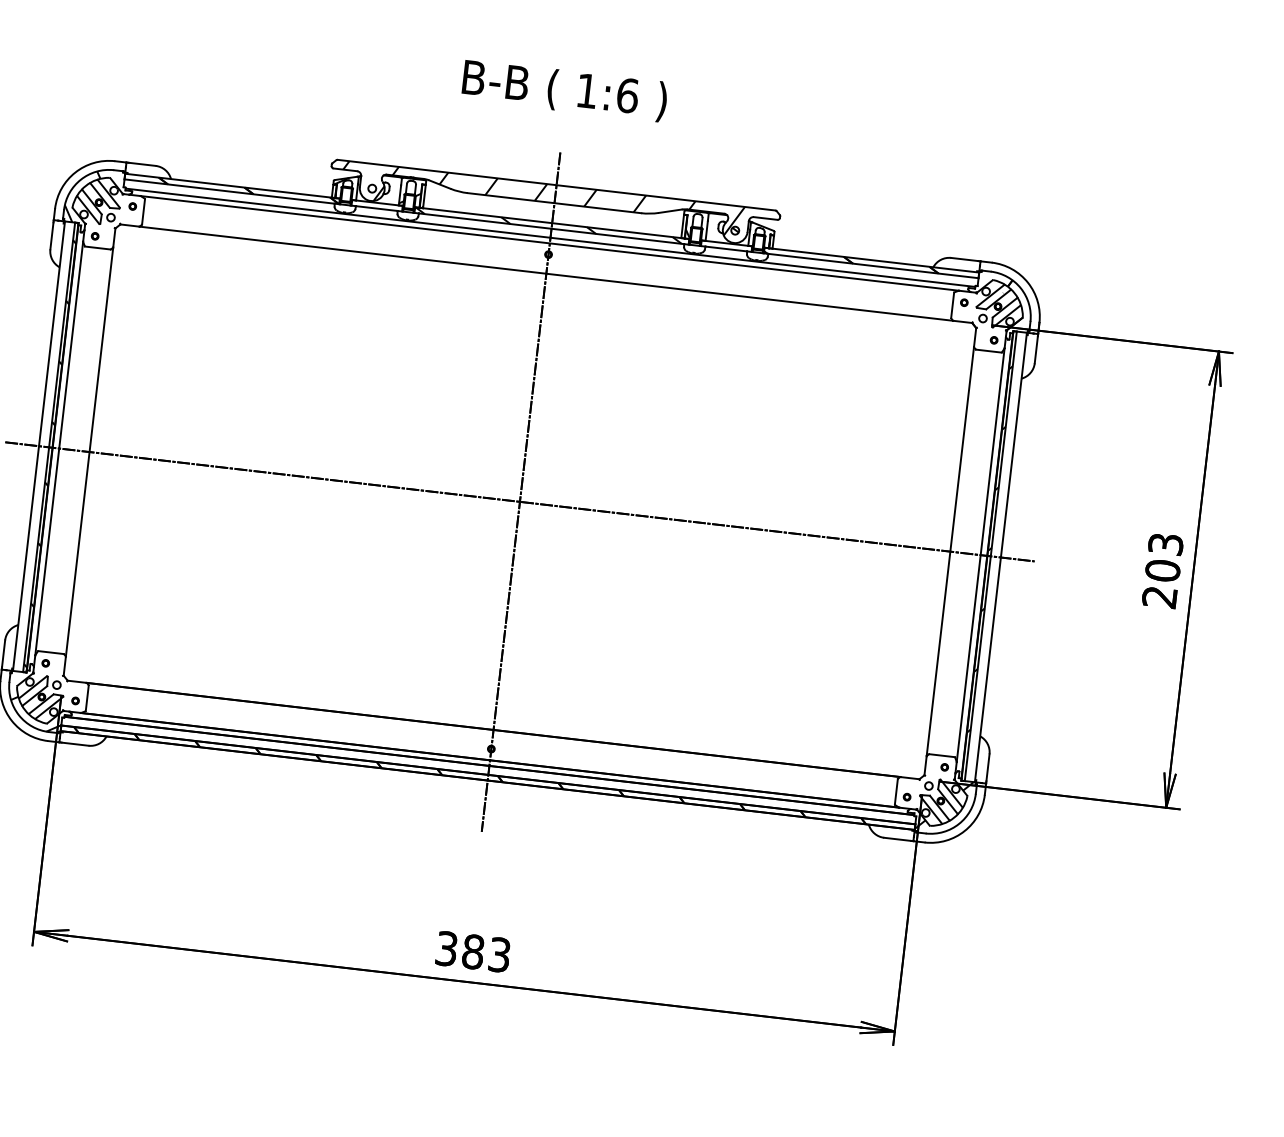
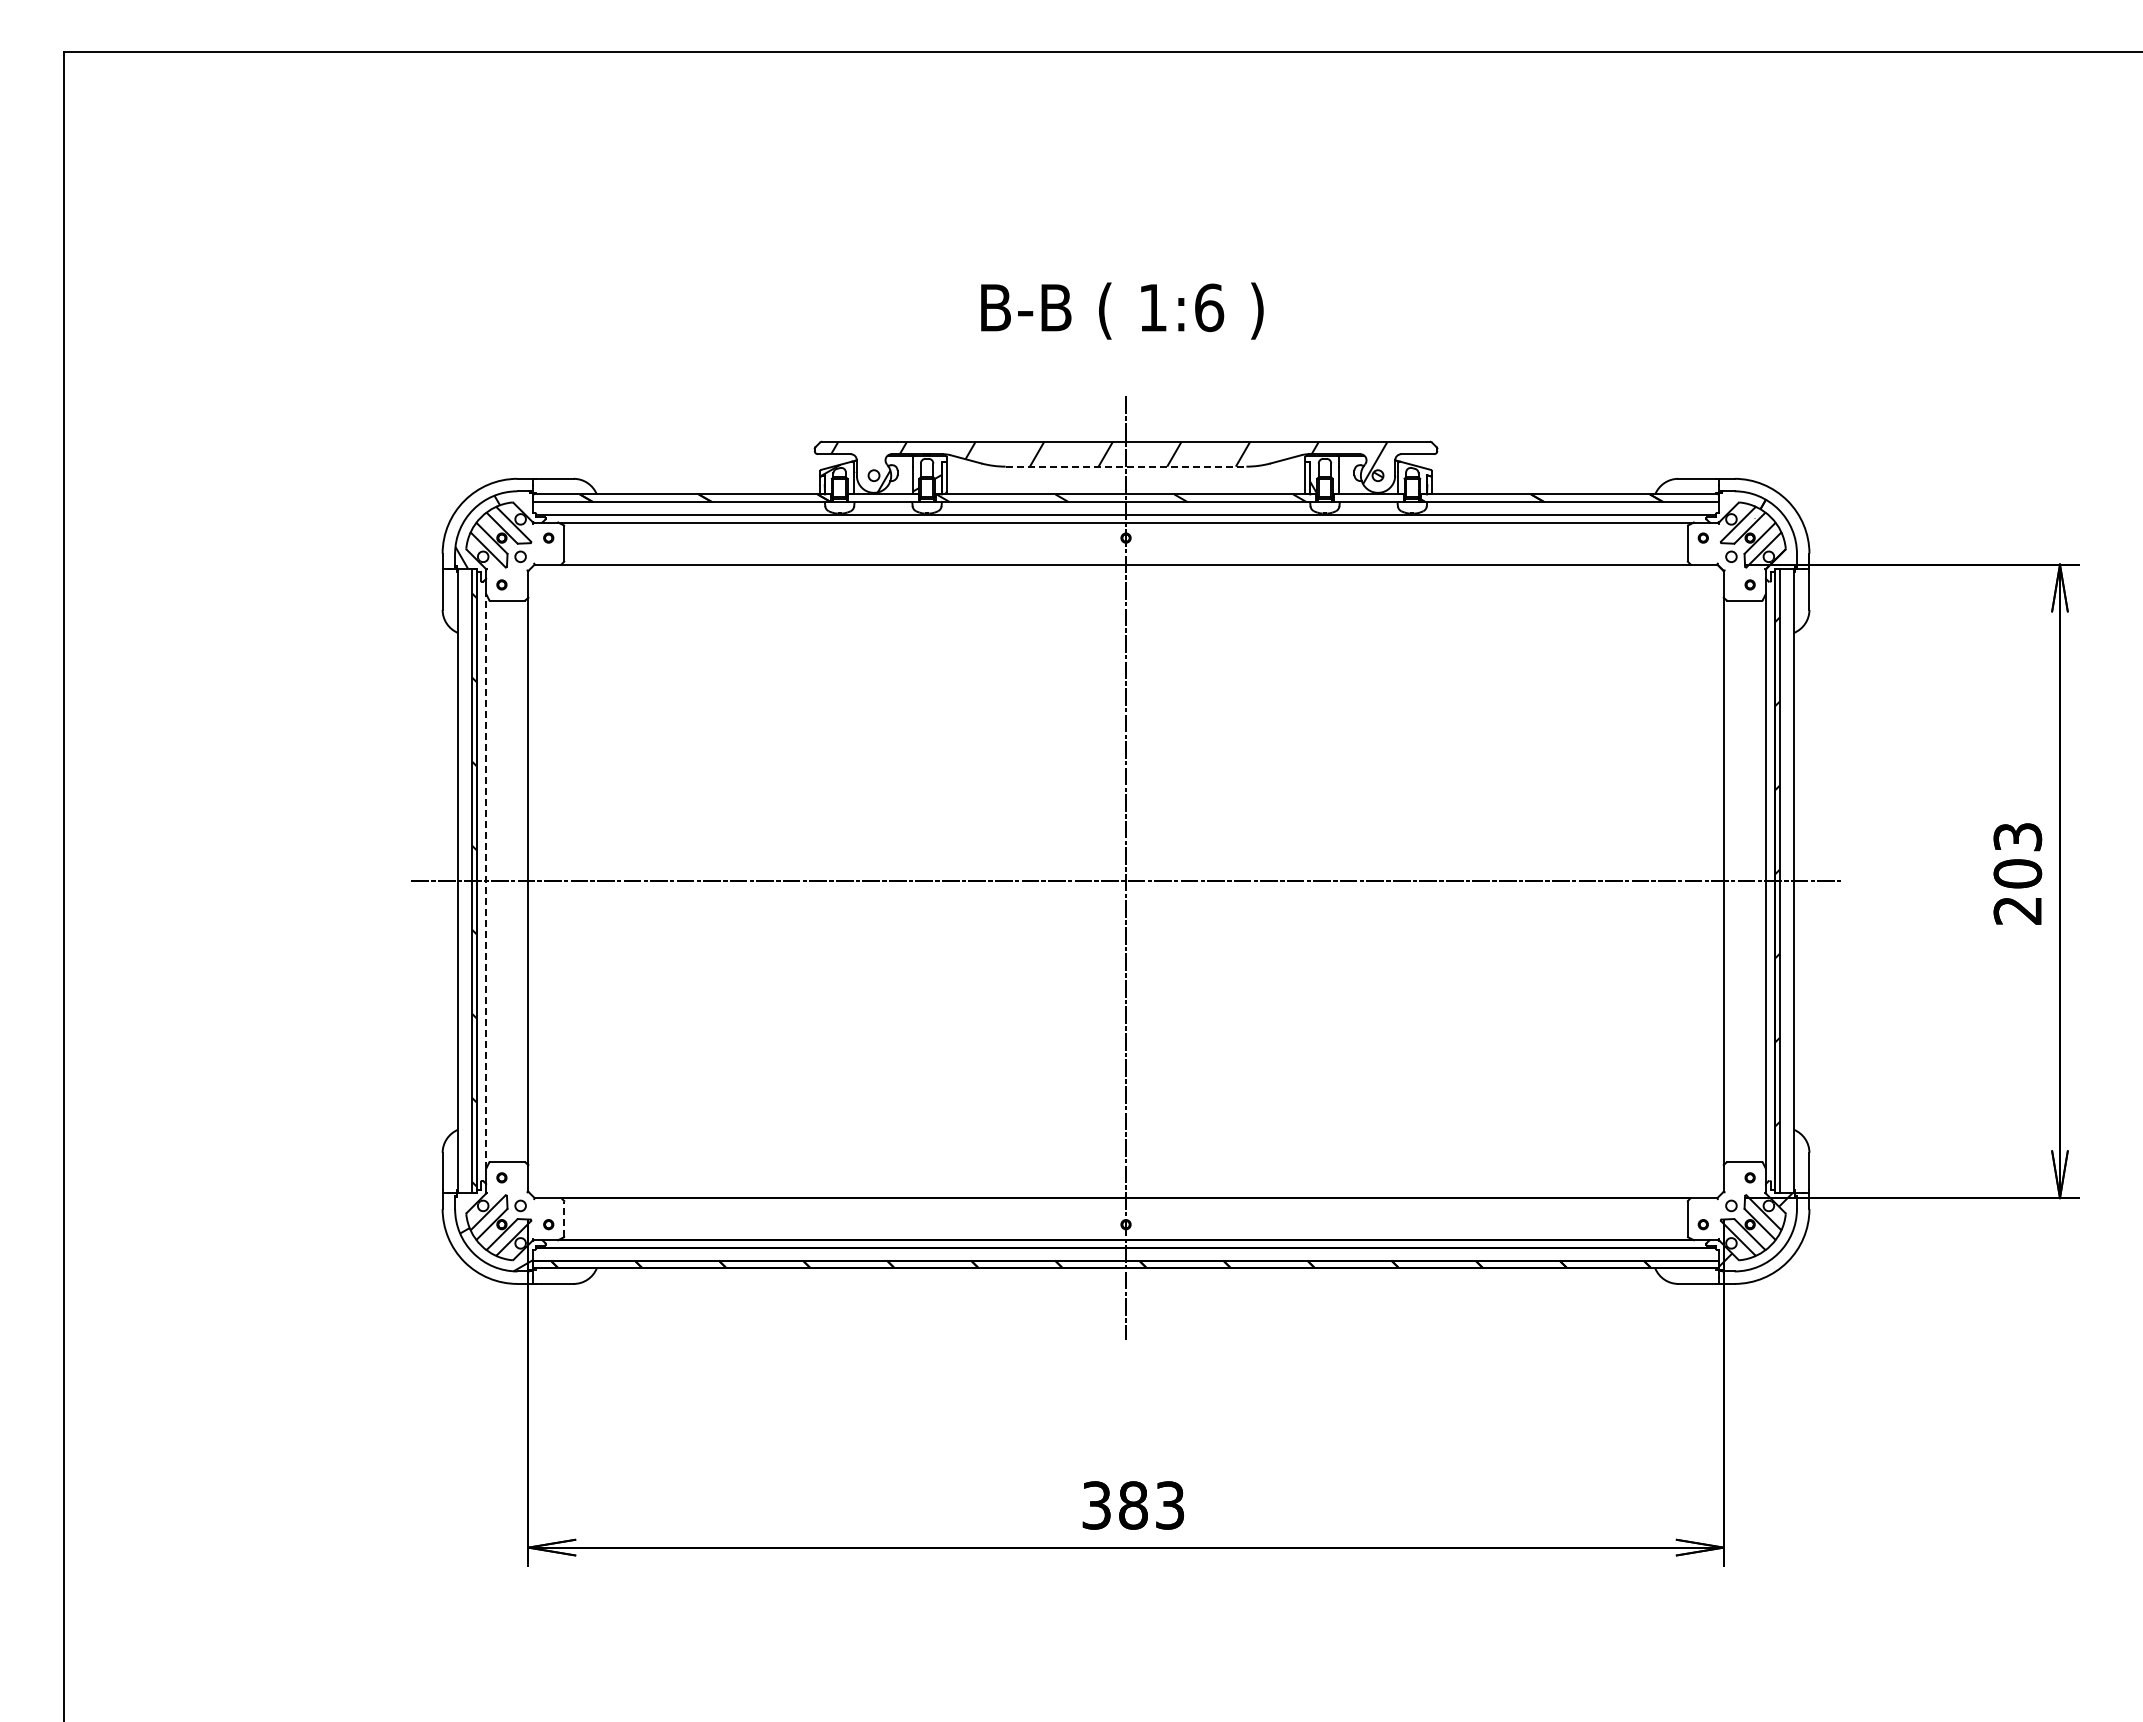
line: (554, 203) -> (1126, 466), solid -> dashed
line: (59, 447) -> (486, 880), solid -> dashed
line: (87, 697) -> (564, 1218), solid -> dashed

